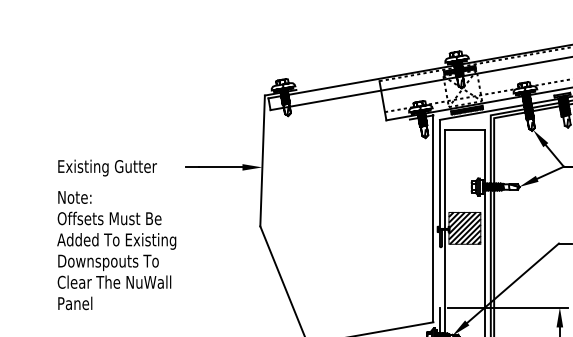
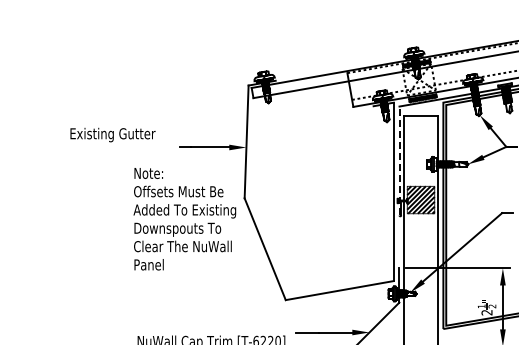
text: (107, 167) -> (112, 134), moved
line: (439, 182) -> (399, 160), solid -> dashed
text: (116, 250) -> (184, 219), moved

